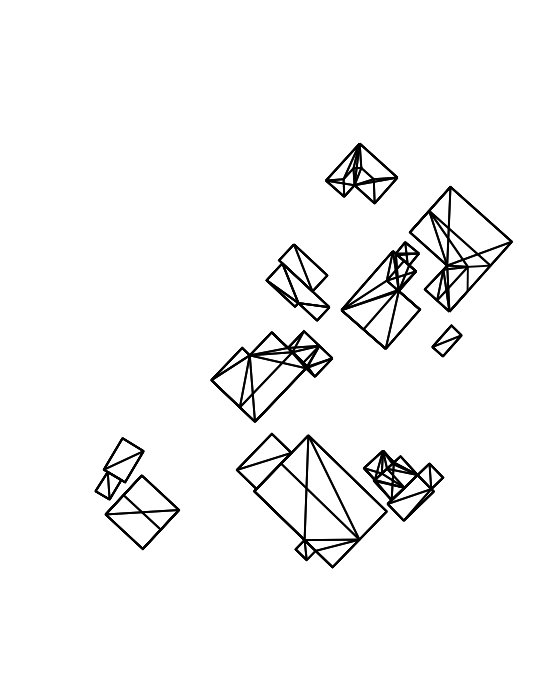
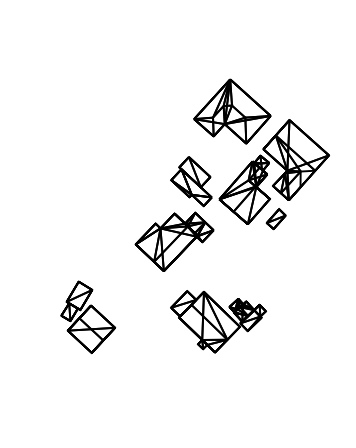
part: (361, 173) -> (232, 111), size x1.67
part: (445, 341) -> (275, 219), moved
part: (340, 500) -> (218, 321), size x0.71

